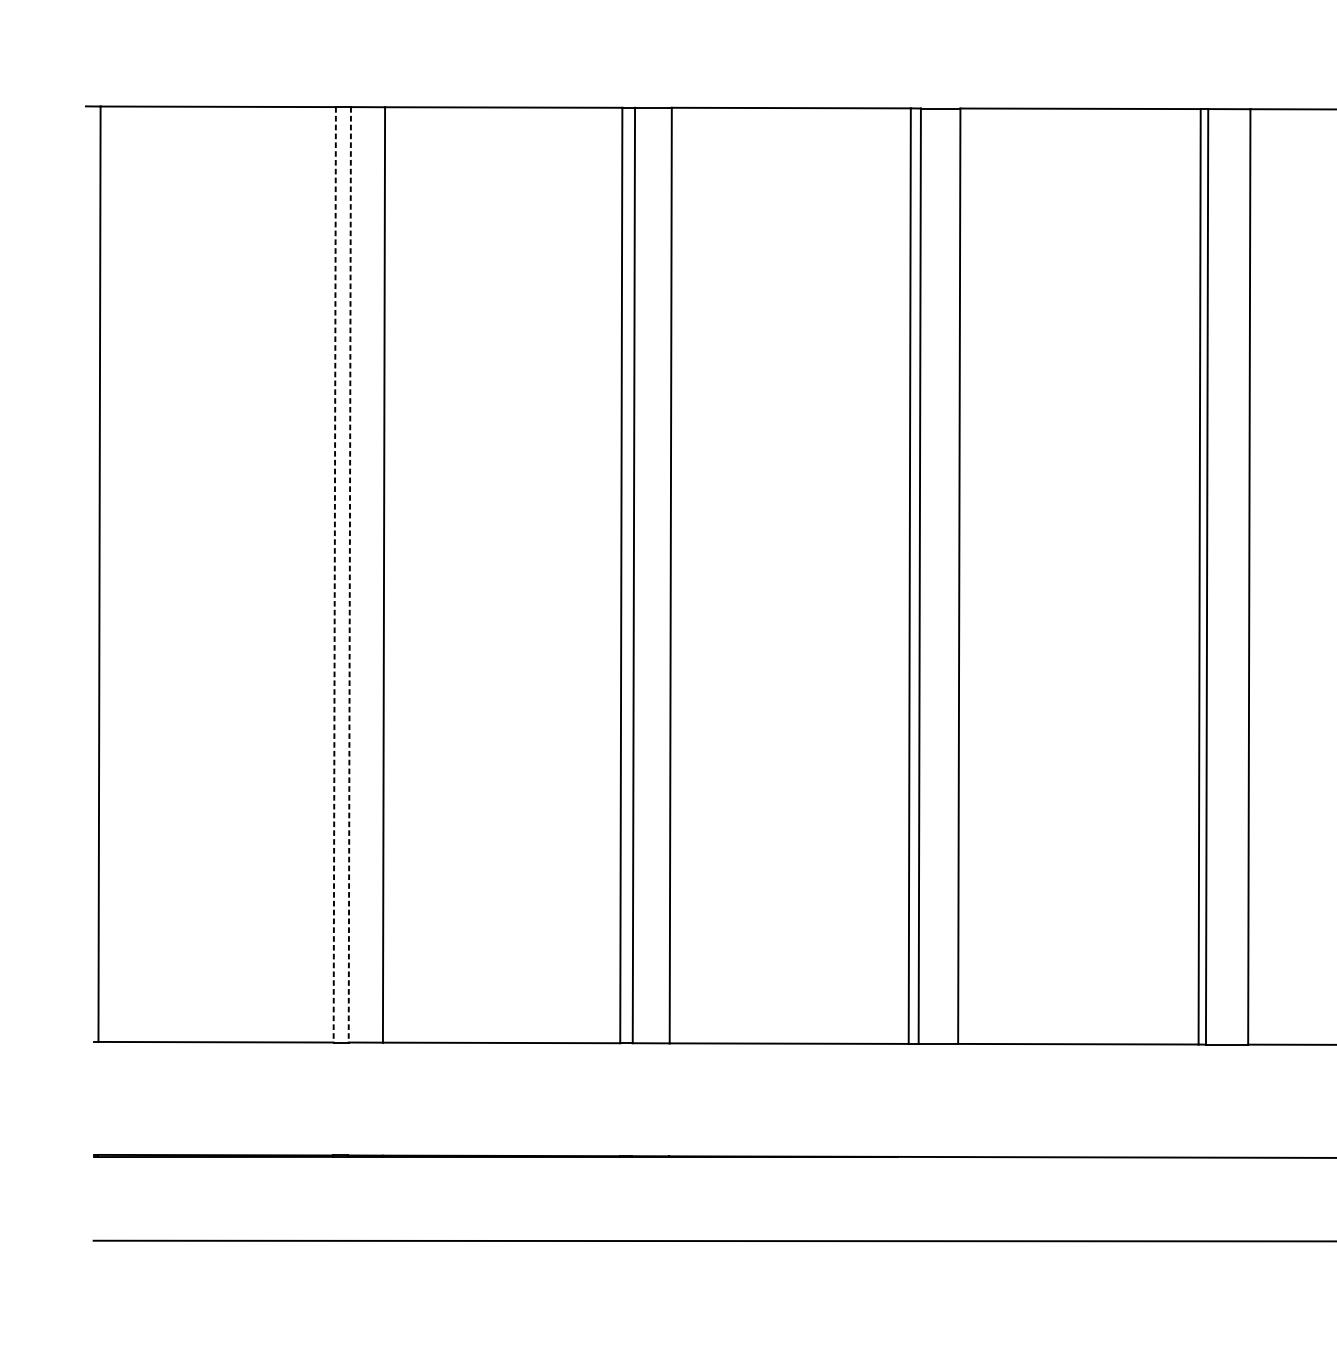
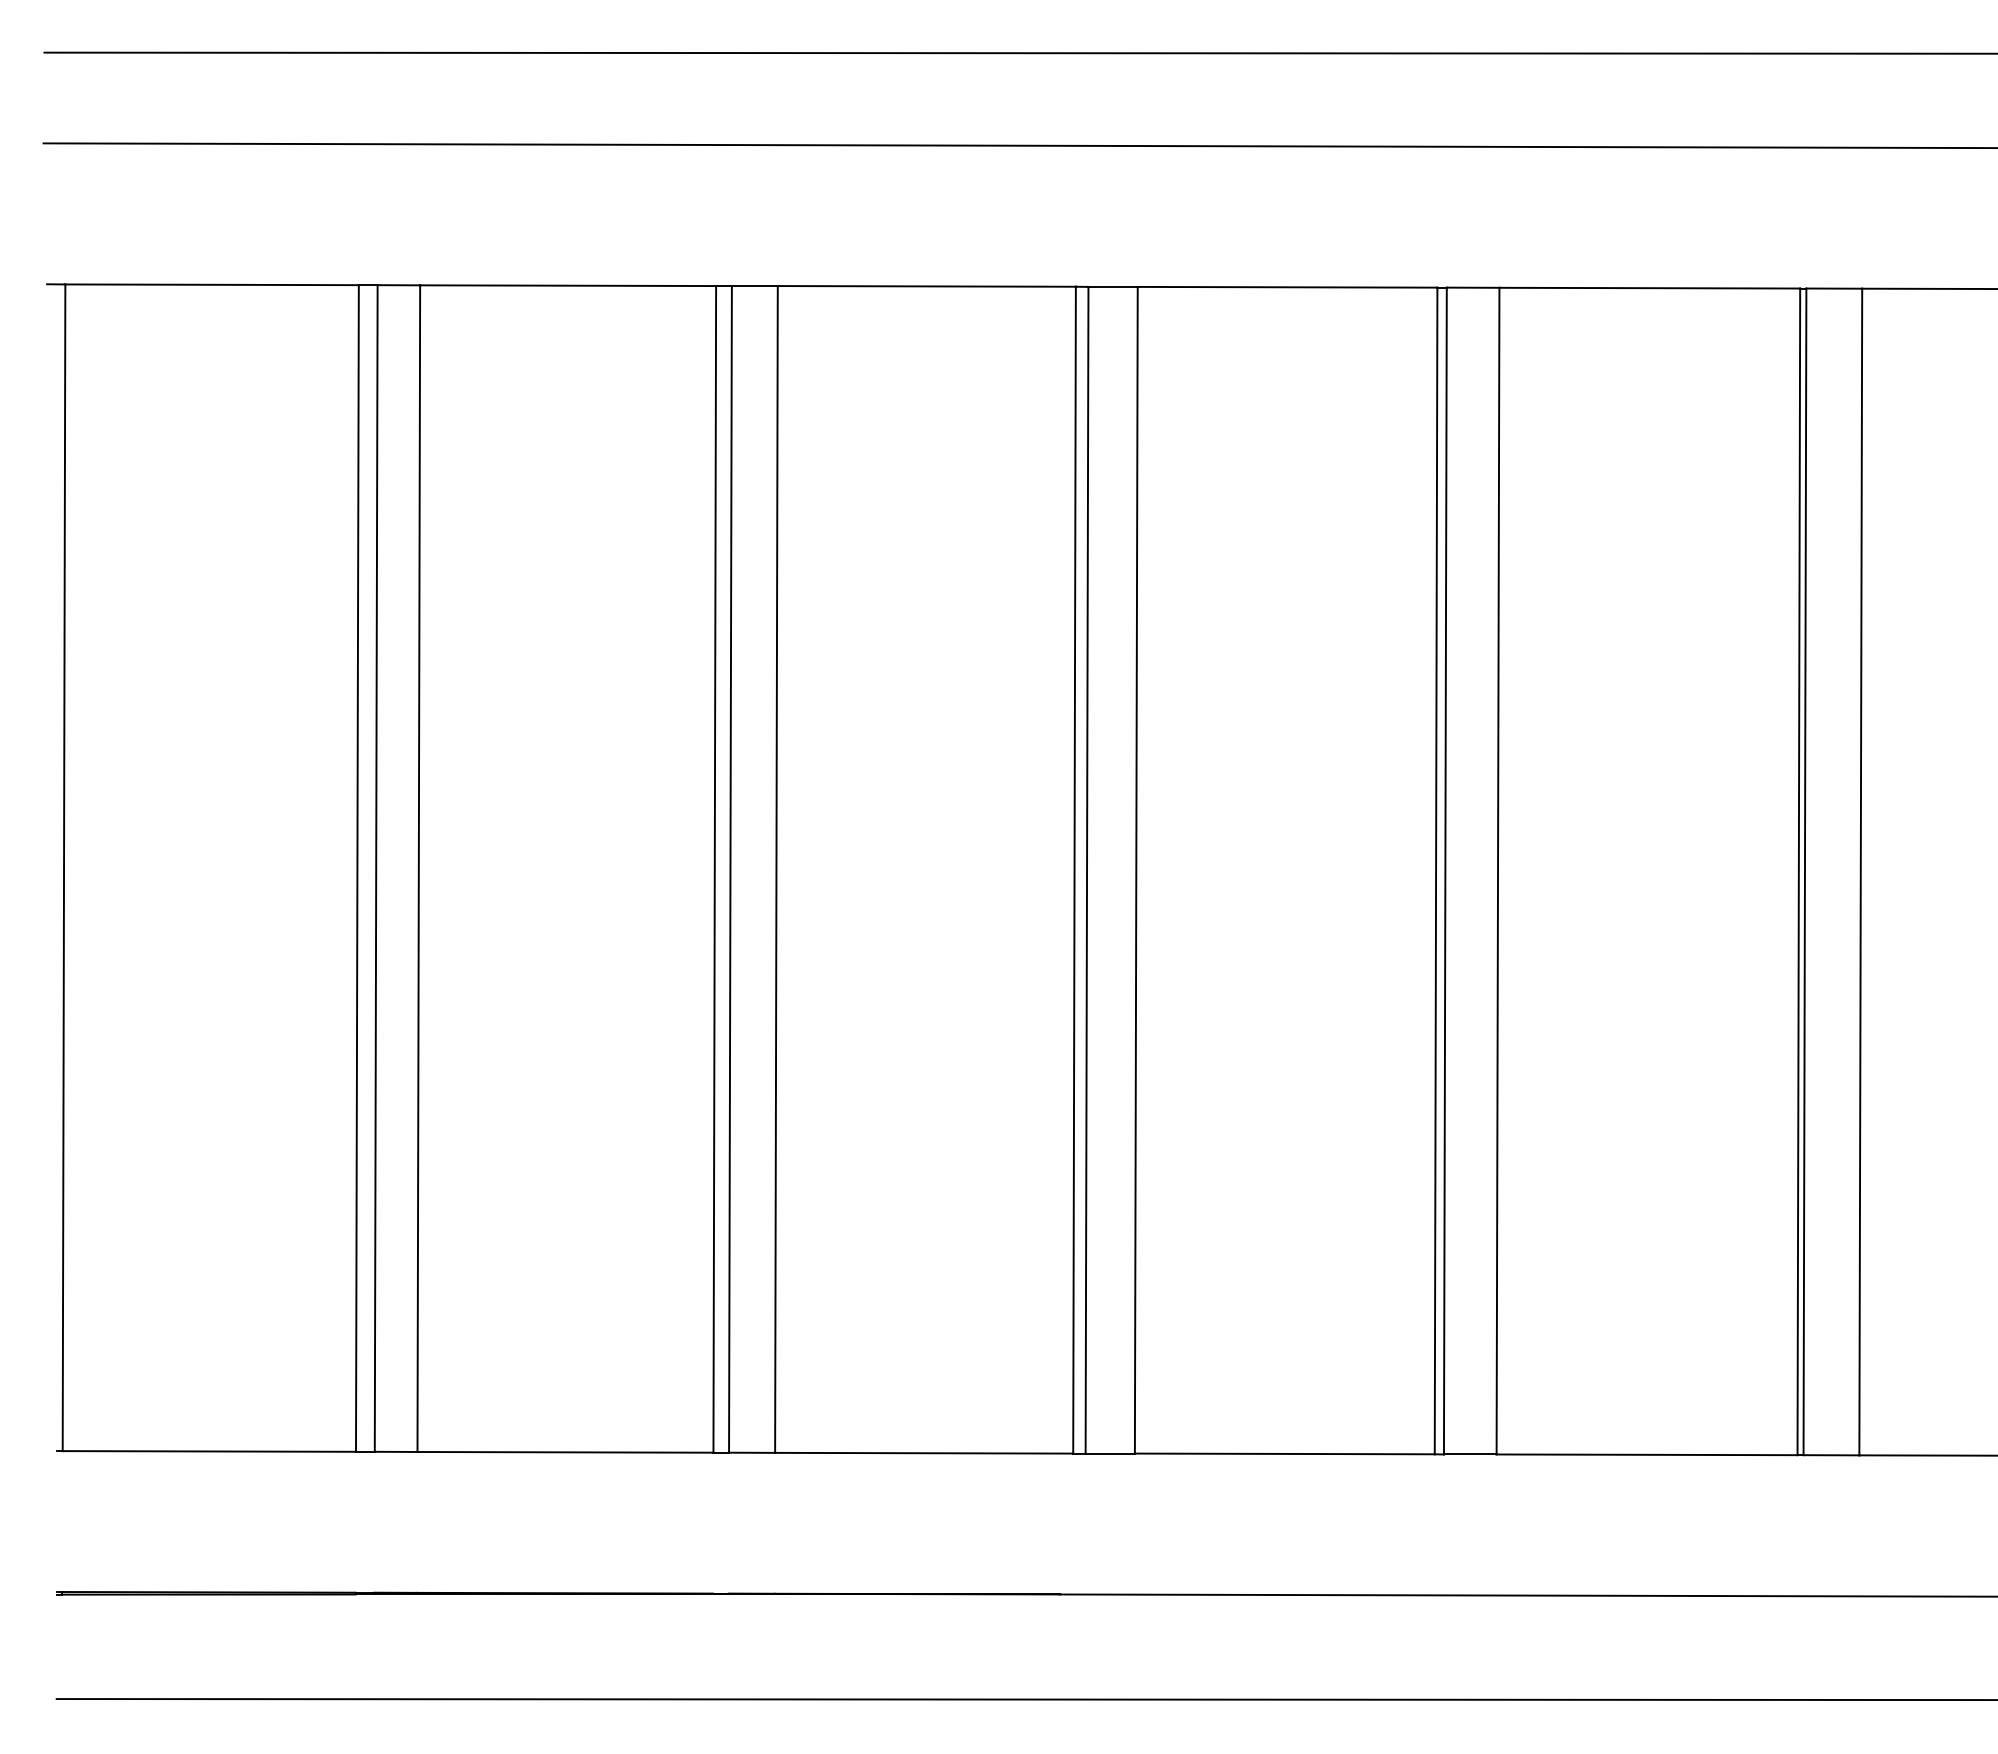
line: (334, 574) -> (357, 868), dashed -> solid
line: (350, 574) -> (376, 868), dashed -> solid

